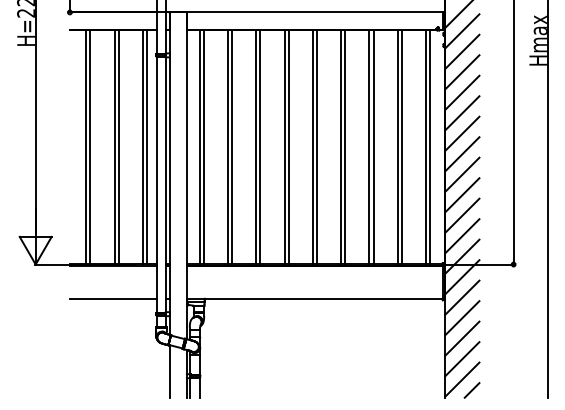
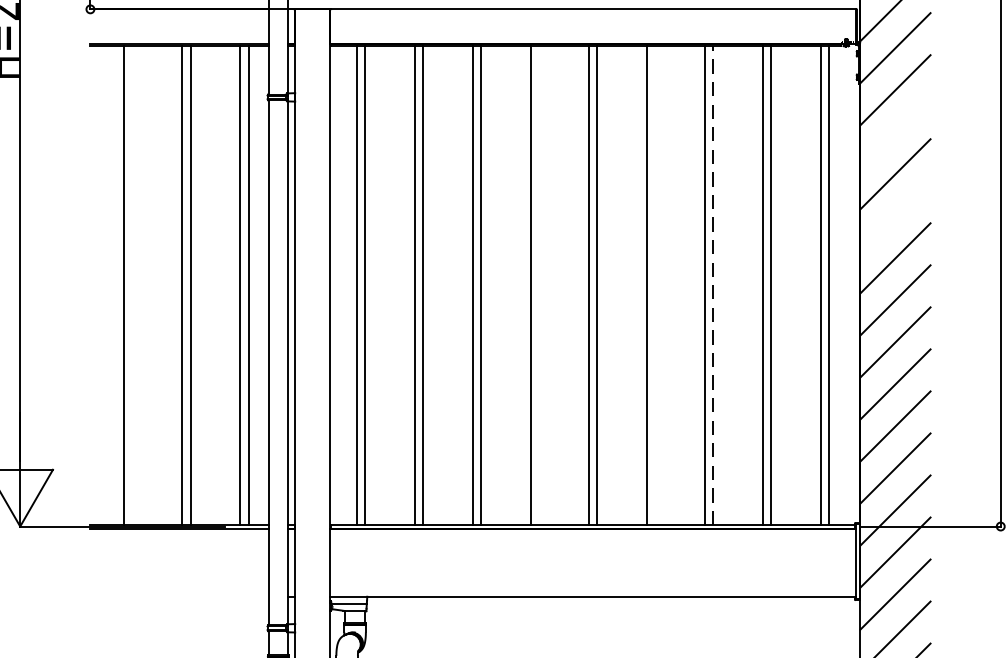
line: (462, 72) -> (895, 132), removed
line: (462, 113) -> (895, 216), removed
line: (90, 146) -> (132, 284), removed
line: (288, 146) -> (538, 284), removed
line: (345, 146) -> (655, 284), removed
line: (373, 147) -> (713, 286), solid -> dashed
line: (112, 298) -> (177, 596), removed

